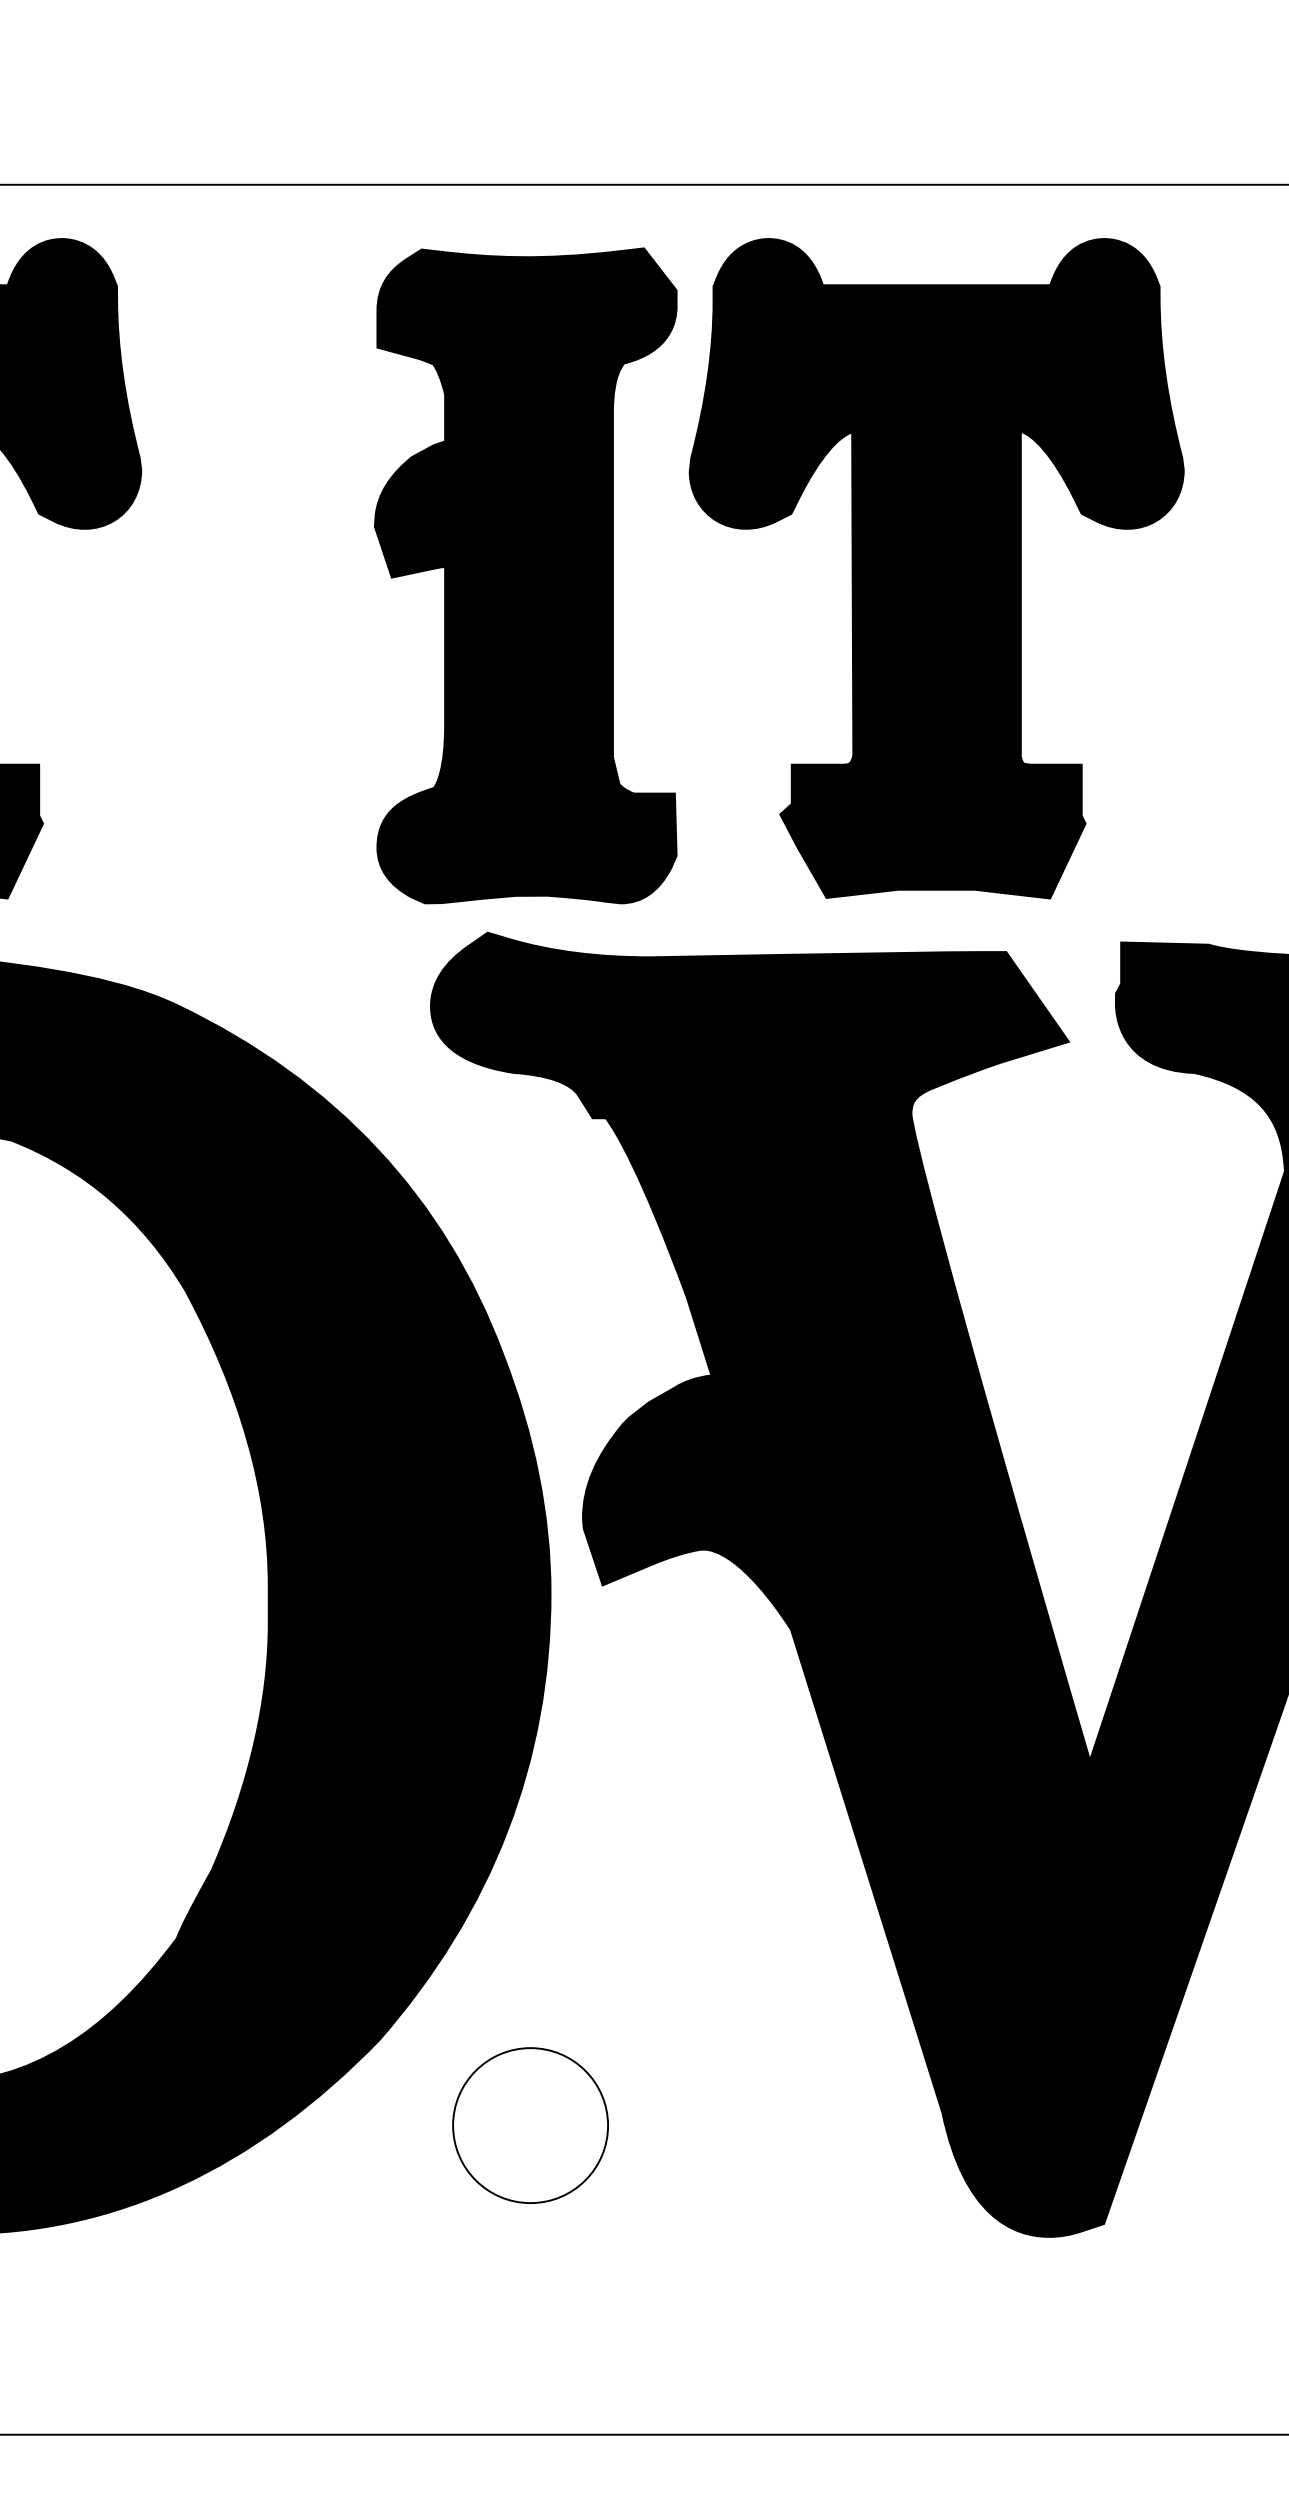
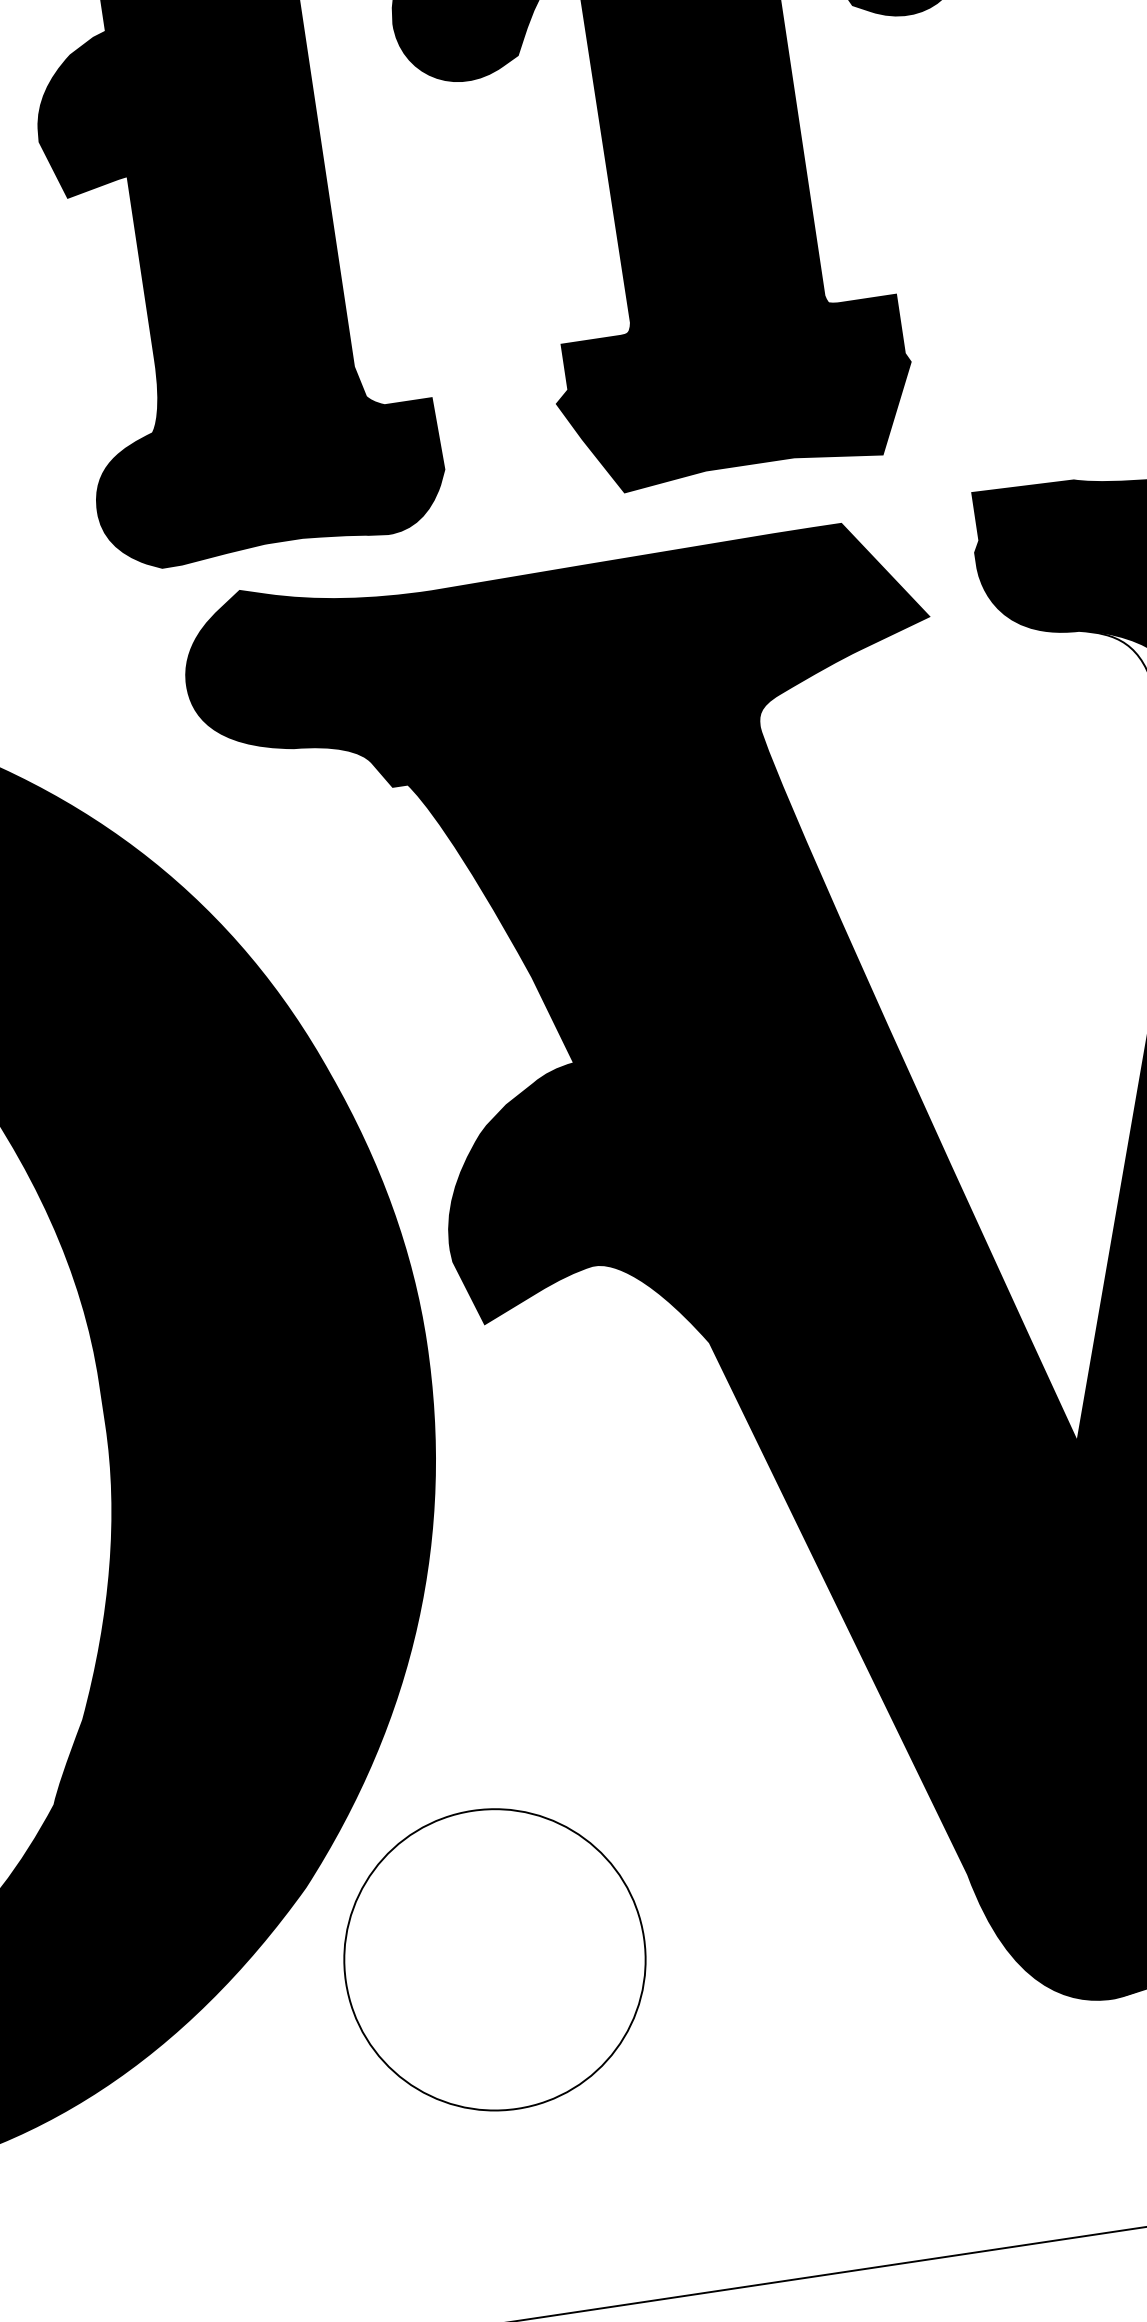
part: (530, 2125) -> (494, 1959), size x1.67

